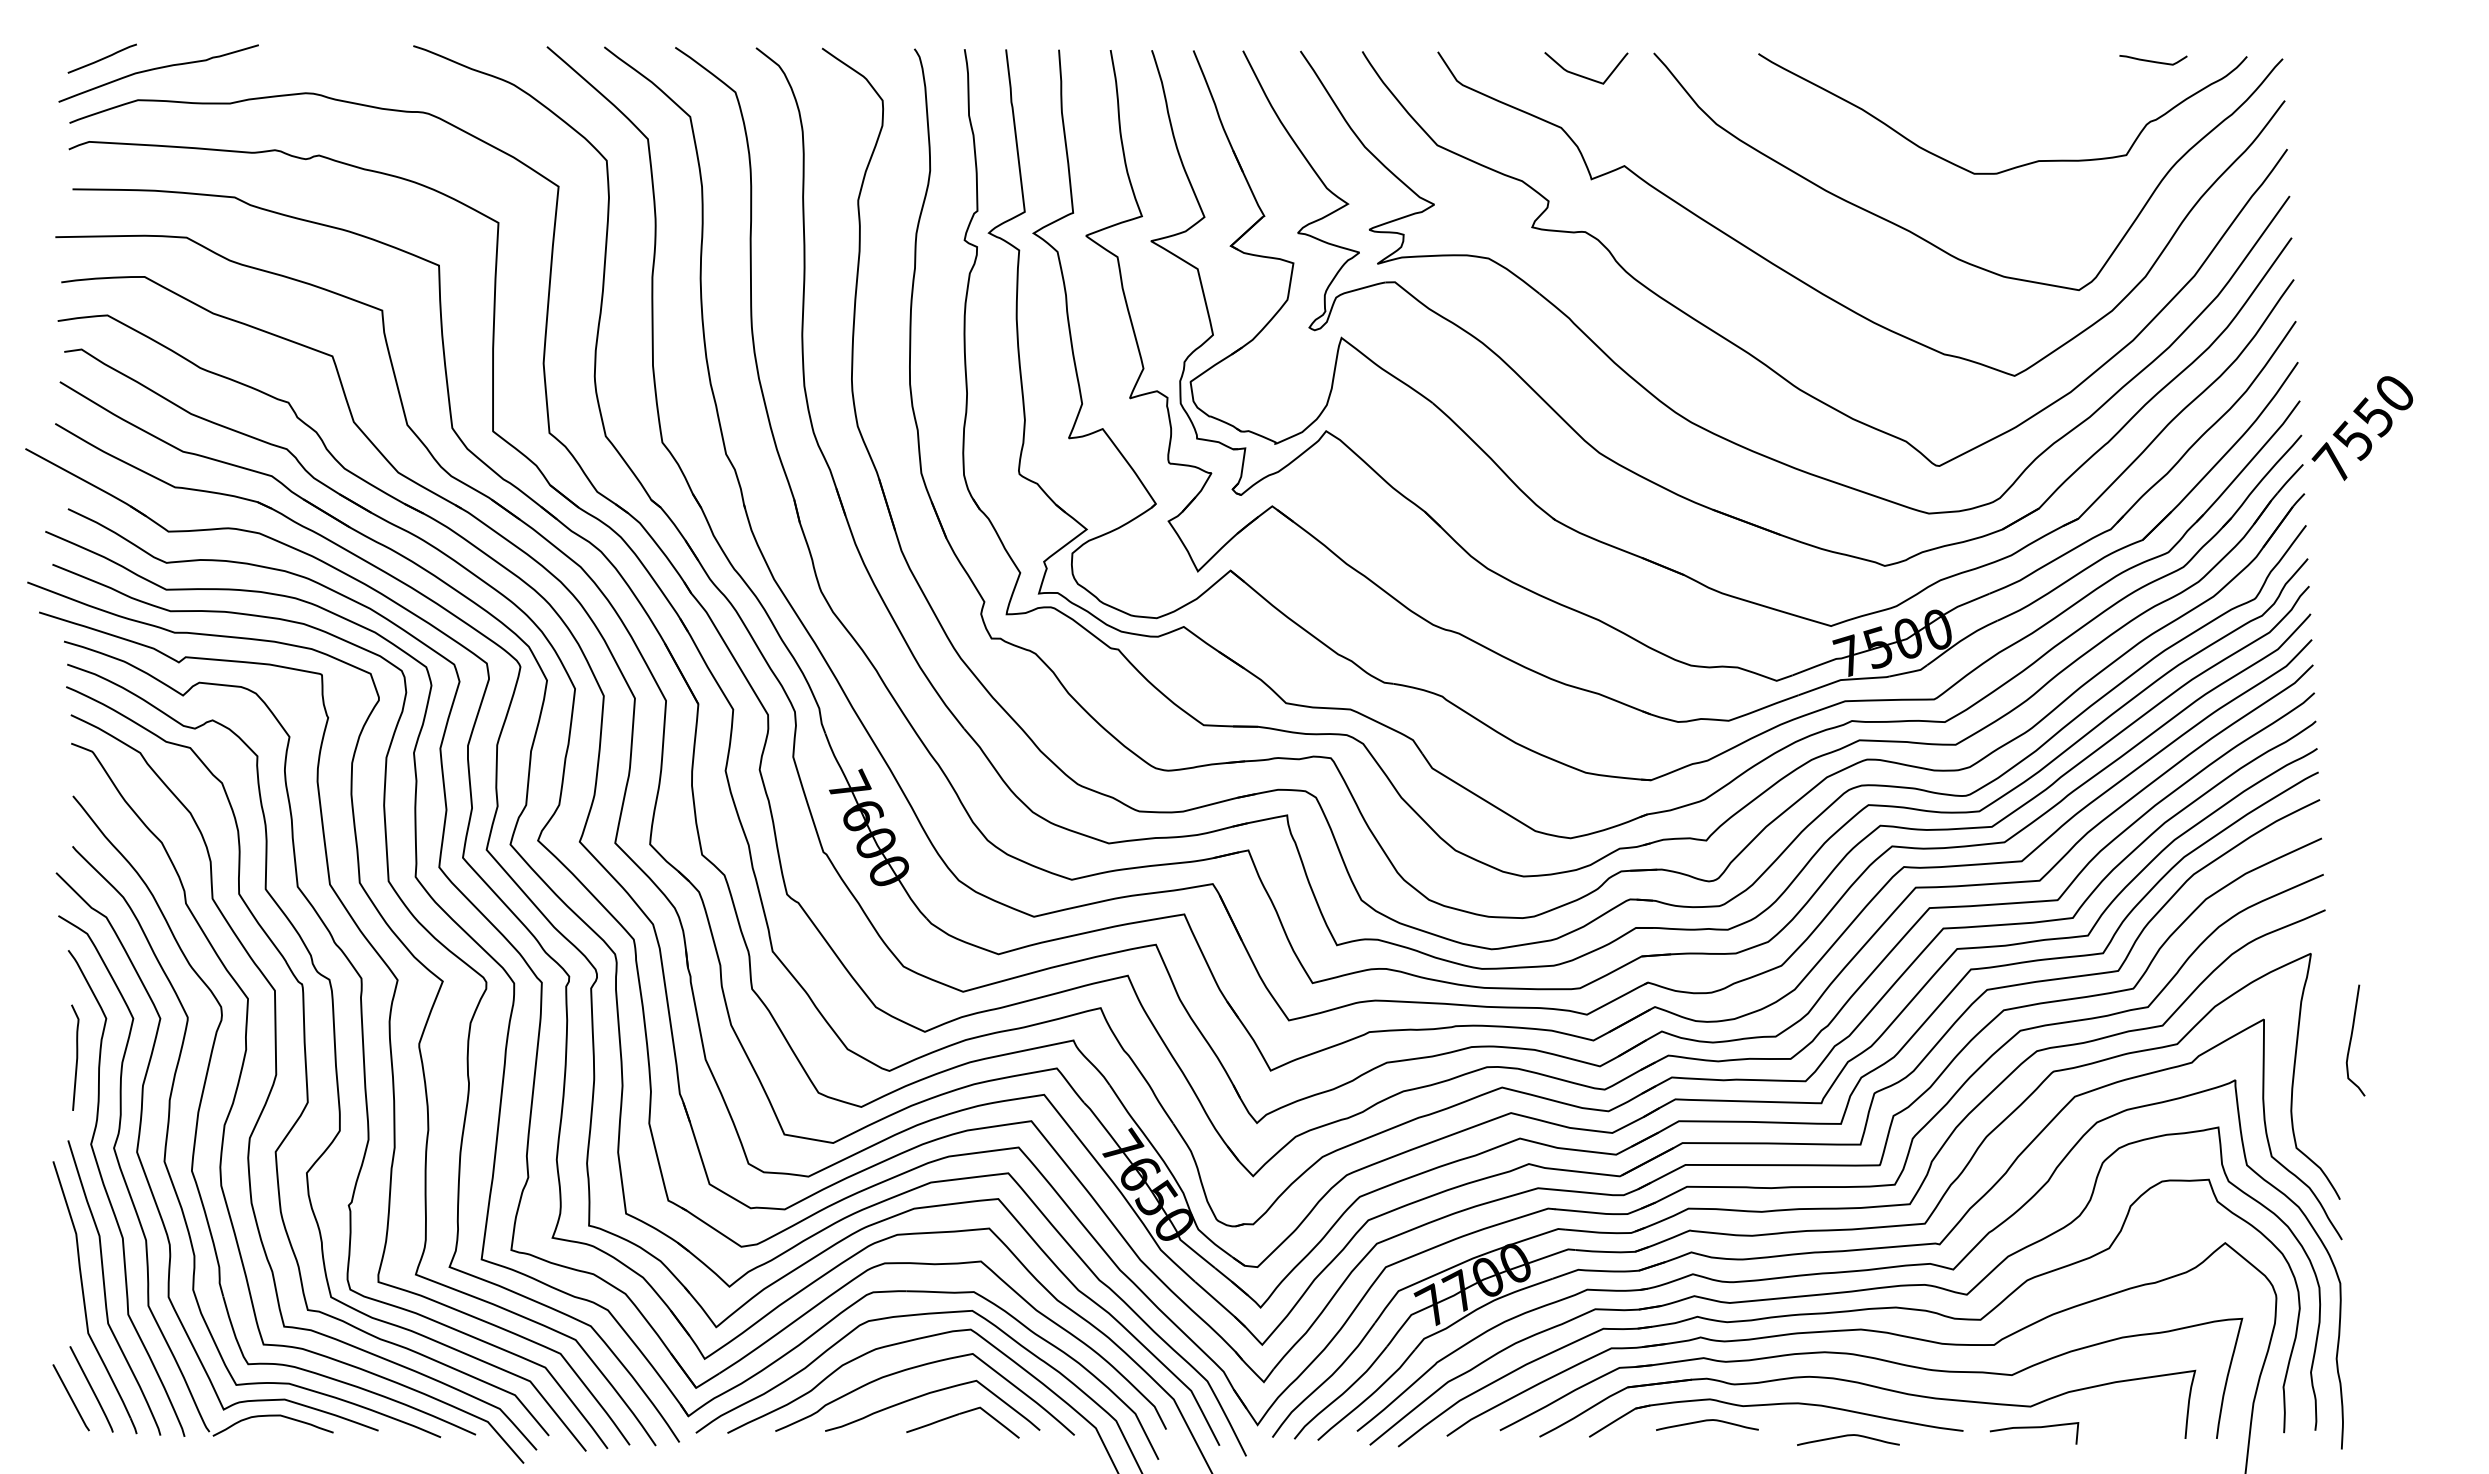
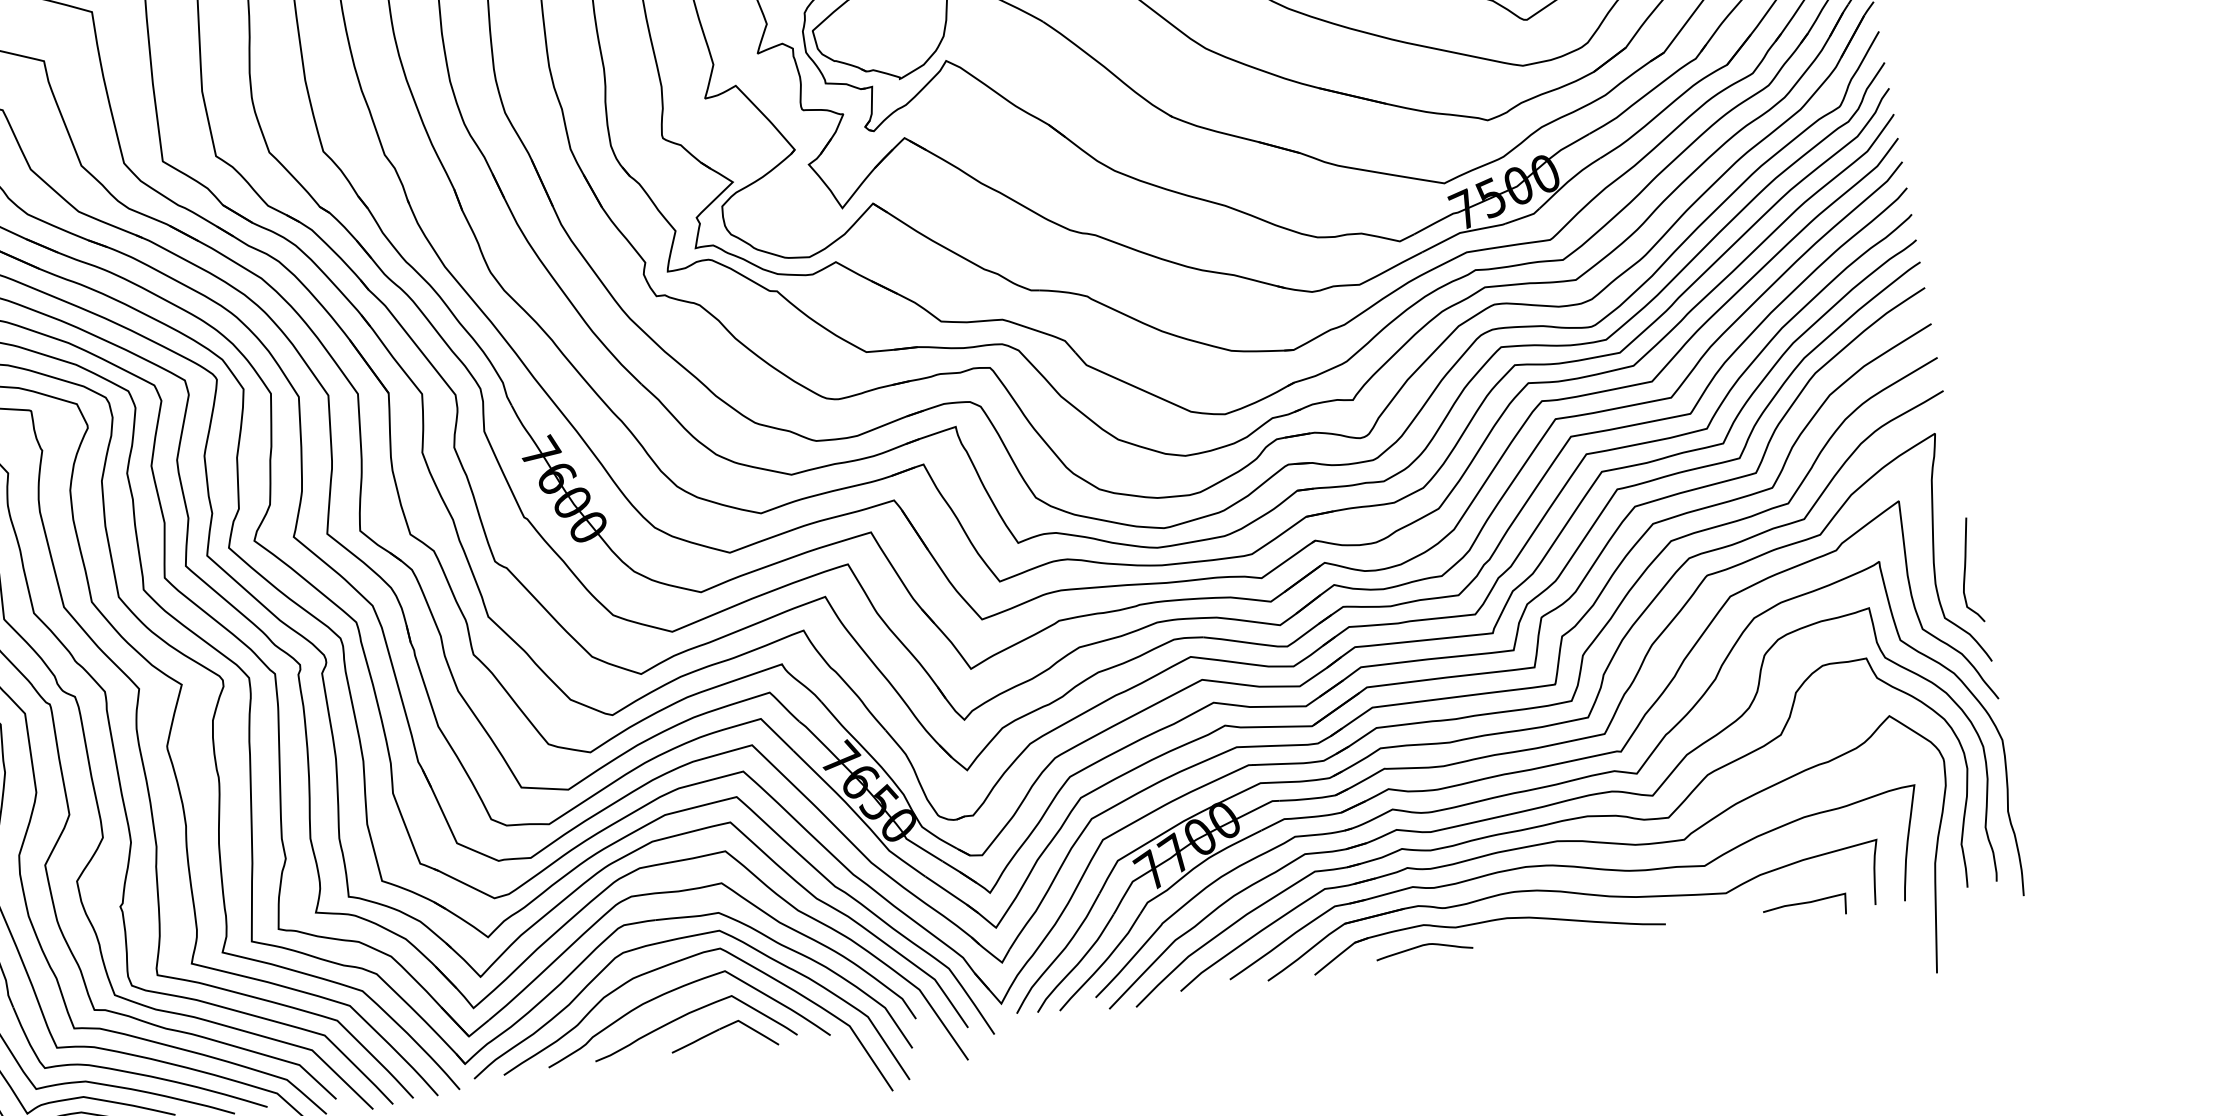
curve: (2351, 1040) -> (1965, 570), moved
curve: (2034, 1428) -> (1804, 904), moved
curve: (1848, 1436) -> (1558, 943), removed

